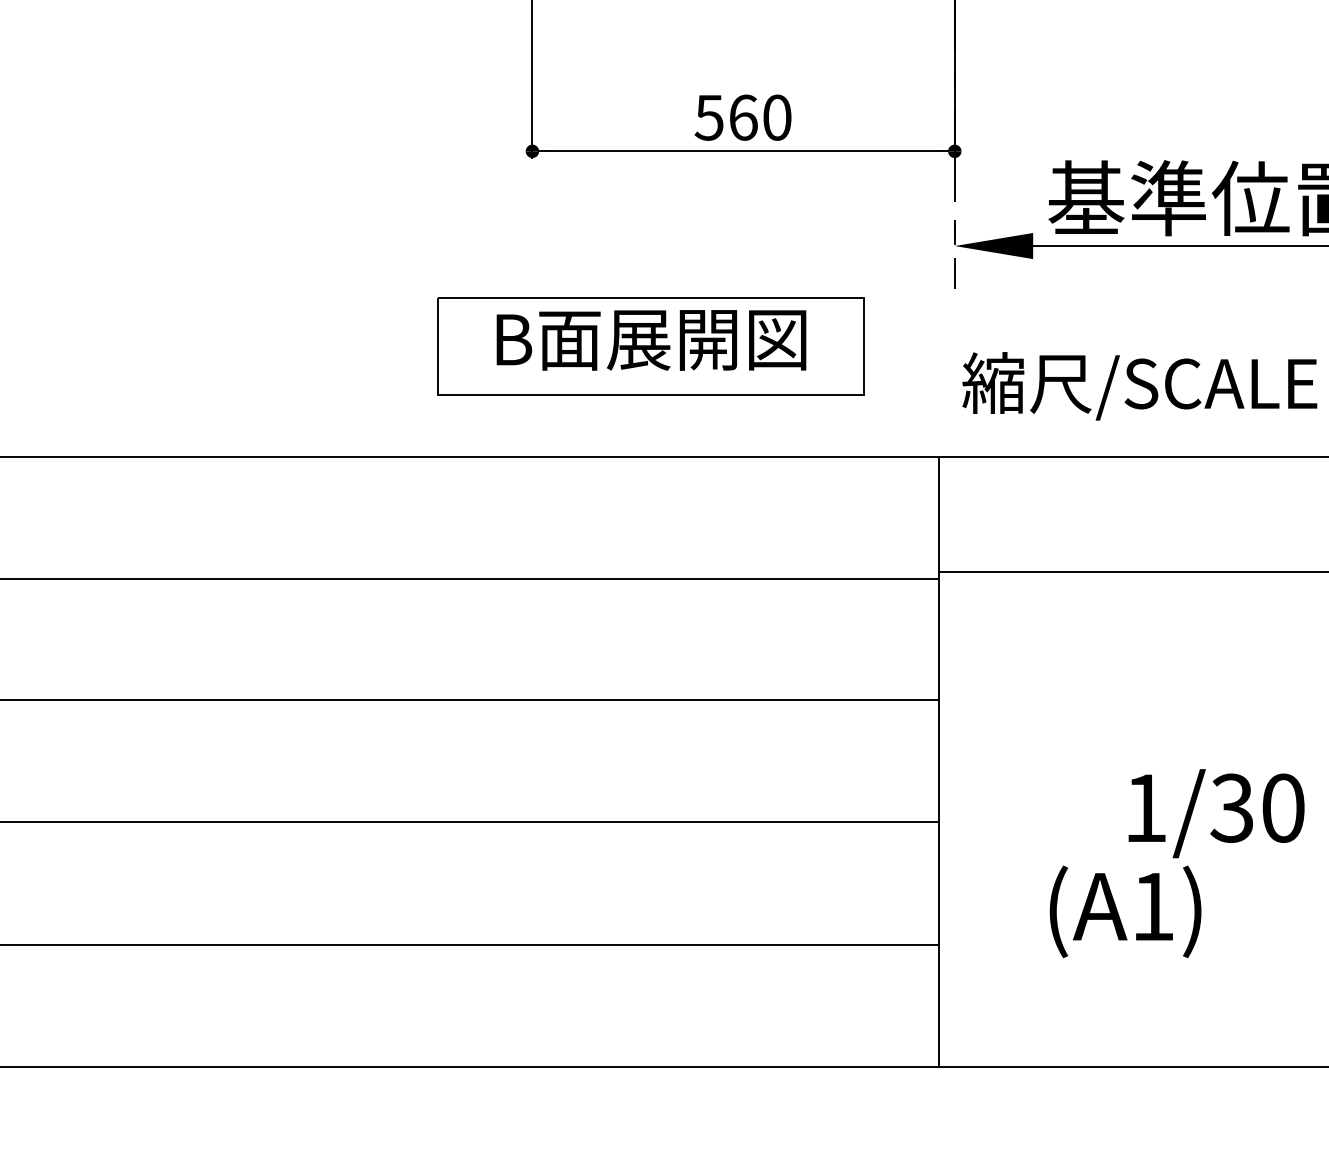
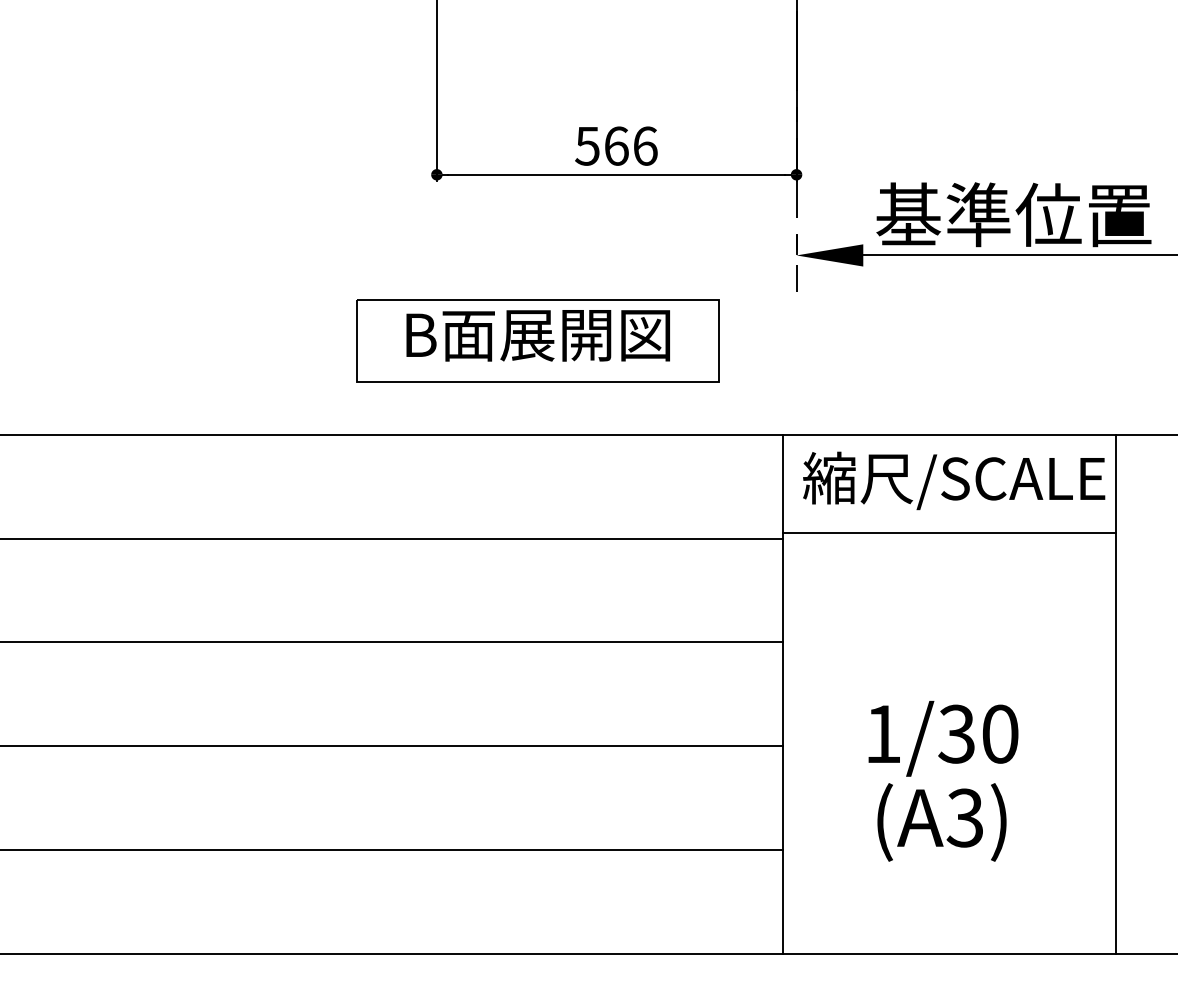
text: (777, 116) -> (645, 145), 560 -> 566
text: (1140, 385) -> (954, 480), moved
text: (1216, 813) -> (943, 738), moved
text: (1151, 906) -> (964, 817), (A1) -> (A3)

